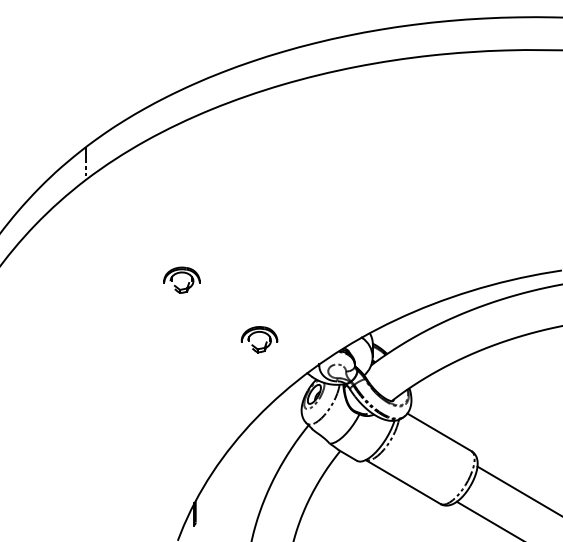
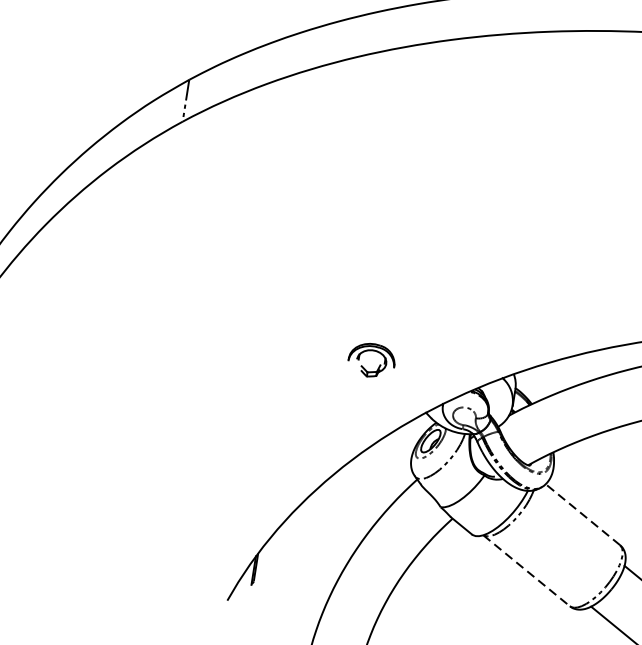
part: (181, 279) -> (284, 268), removed
line: (439, 432) -> (582, 514), solid -> dashed
line: (403, 482) -> (526, 571), solid -> dashed

